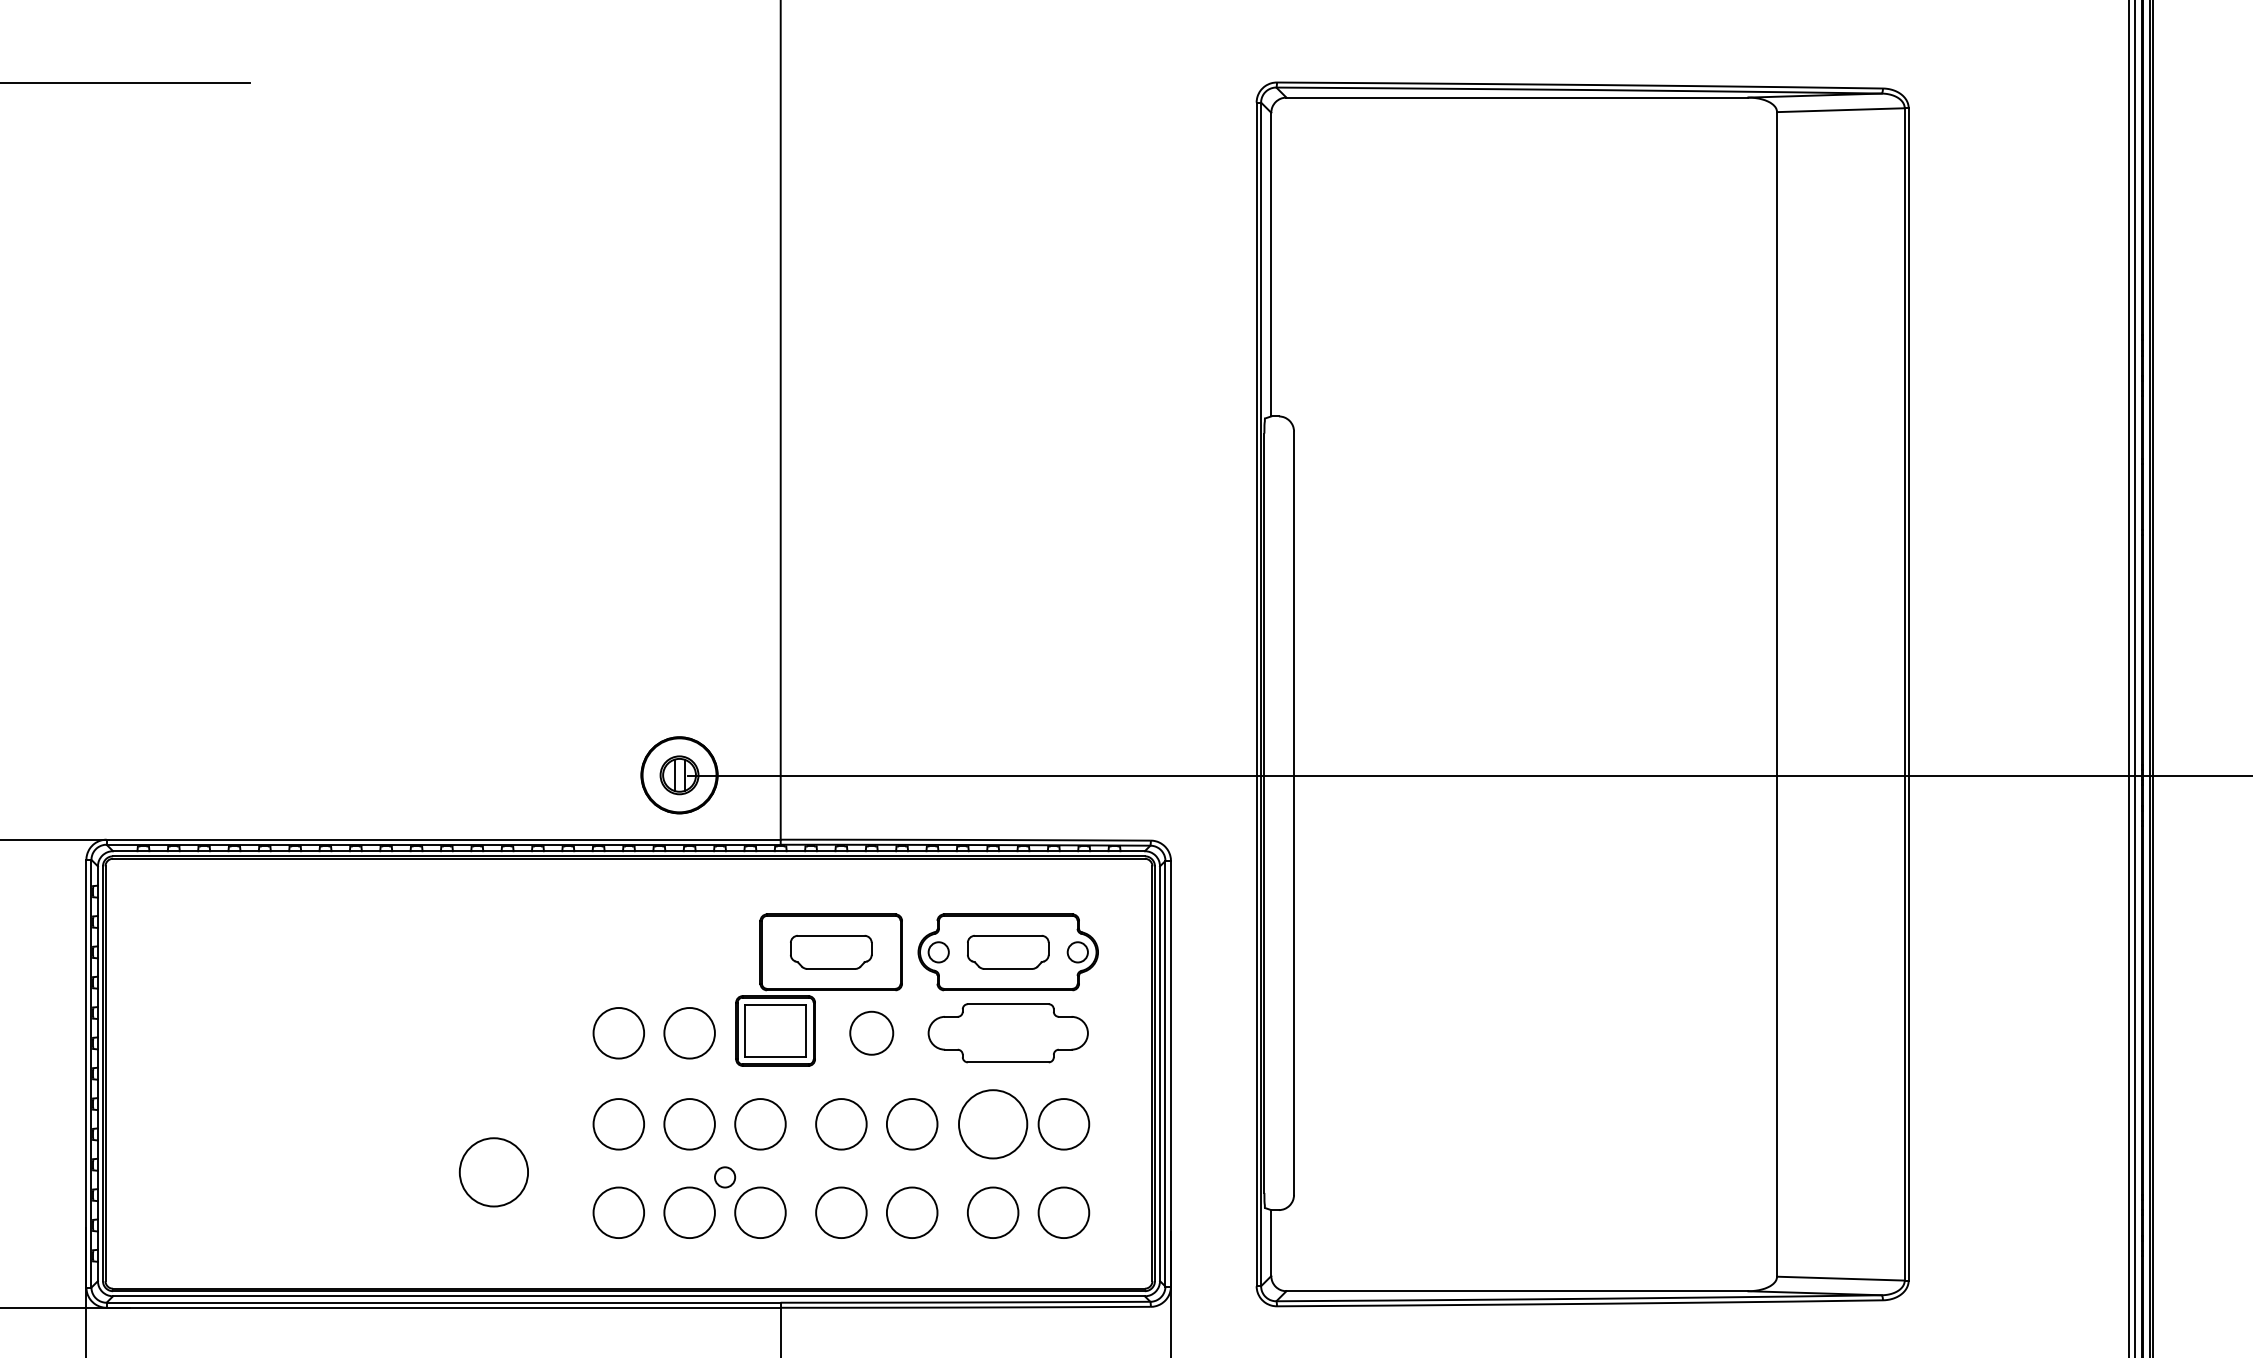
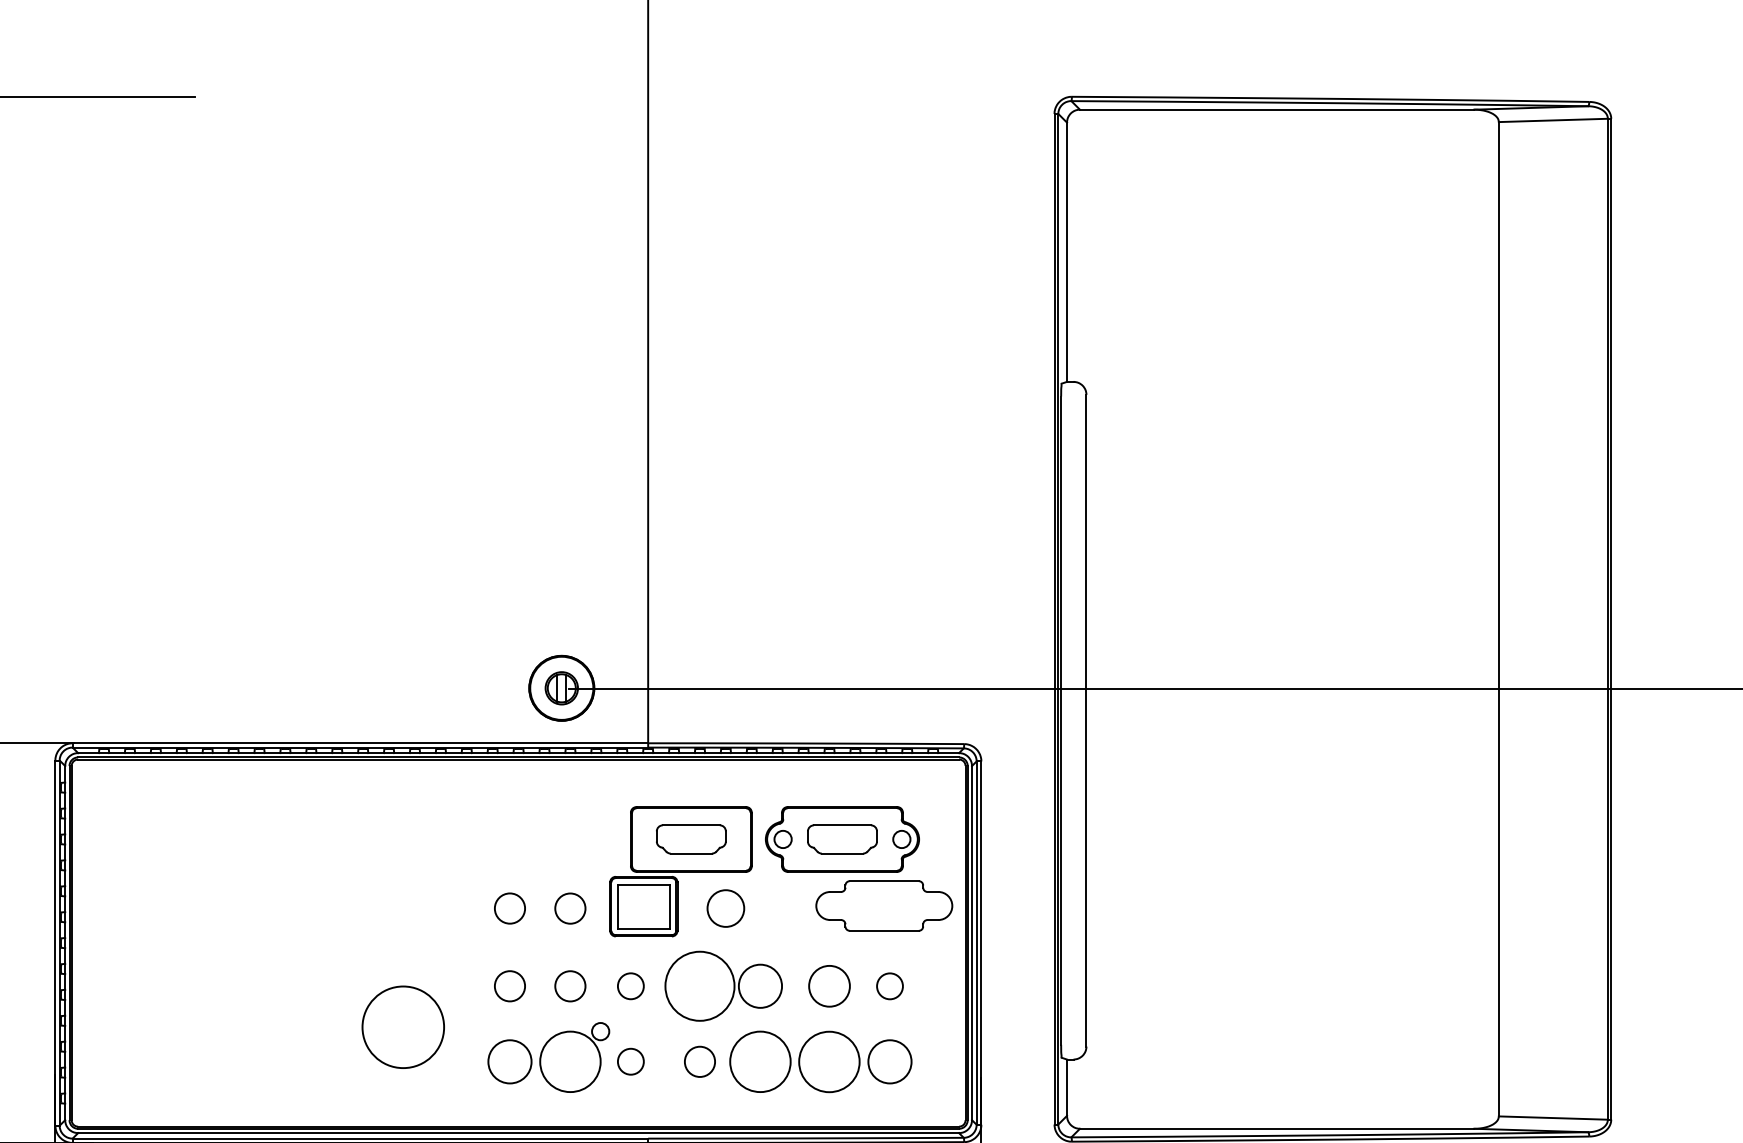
circle: (618, 1033) -> (509, 908), size x0.7
circle: (689, 1033) -> (570, 908), size x0.7
part: (1007, 1033) -> (883, 906), moved
circle: (618, 1124) -> (509, 986), size x0.7
circle: (689, 1124) -> (570, 986), size x0.7
circle: (760, 1124) -> (630, 986), size x0.6
circle: (841, 1124) -> (700, 986), size x1.6
circle: (992, 1124) -> (828, 986), size x0.7
circle: (1063, 1124) -> (889, 986), size x0.6
circle: (493, 1172) -> (402, 1027), size x1.4
circle: (689, 1212) -> (570, 1061), size x1.4
circle: (760, 1212) -> (630, 1061), size x0.6
circle: (841, 1212) -> (700, 1061), size x0.7
circle: (911, 1212) -> (759, 1061), size x1.4
circle: (993, 1212) -> (829, 1061), size x1.4

